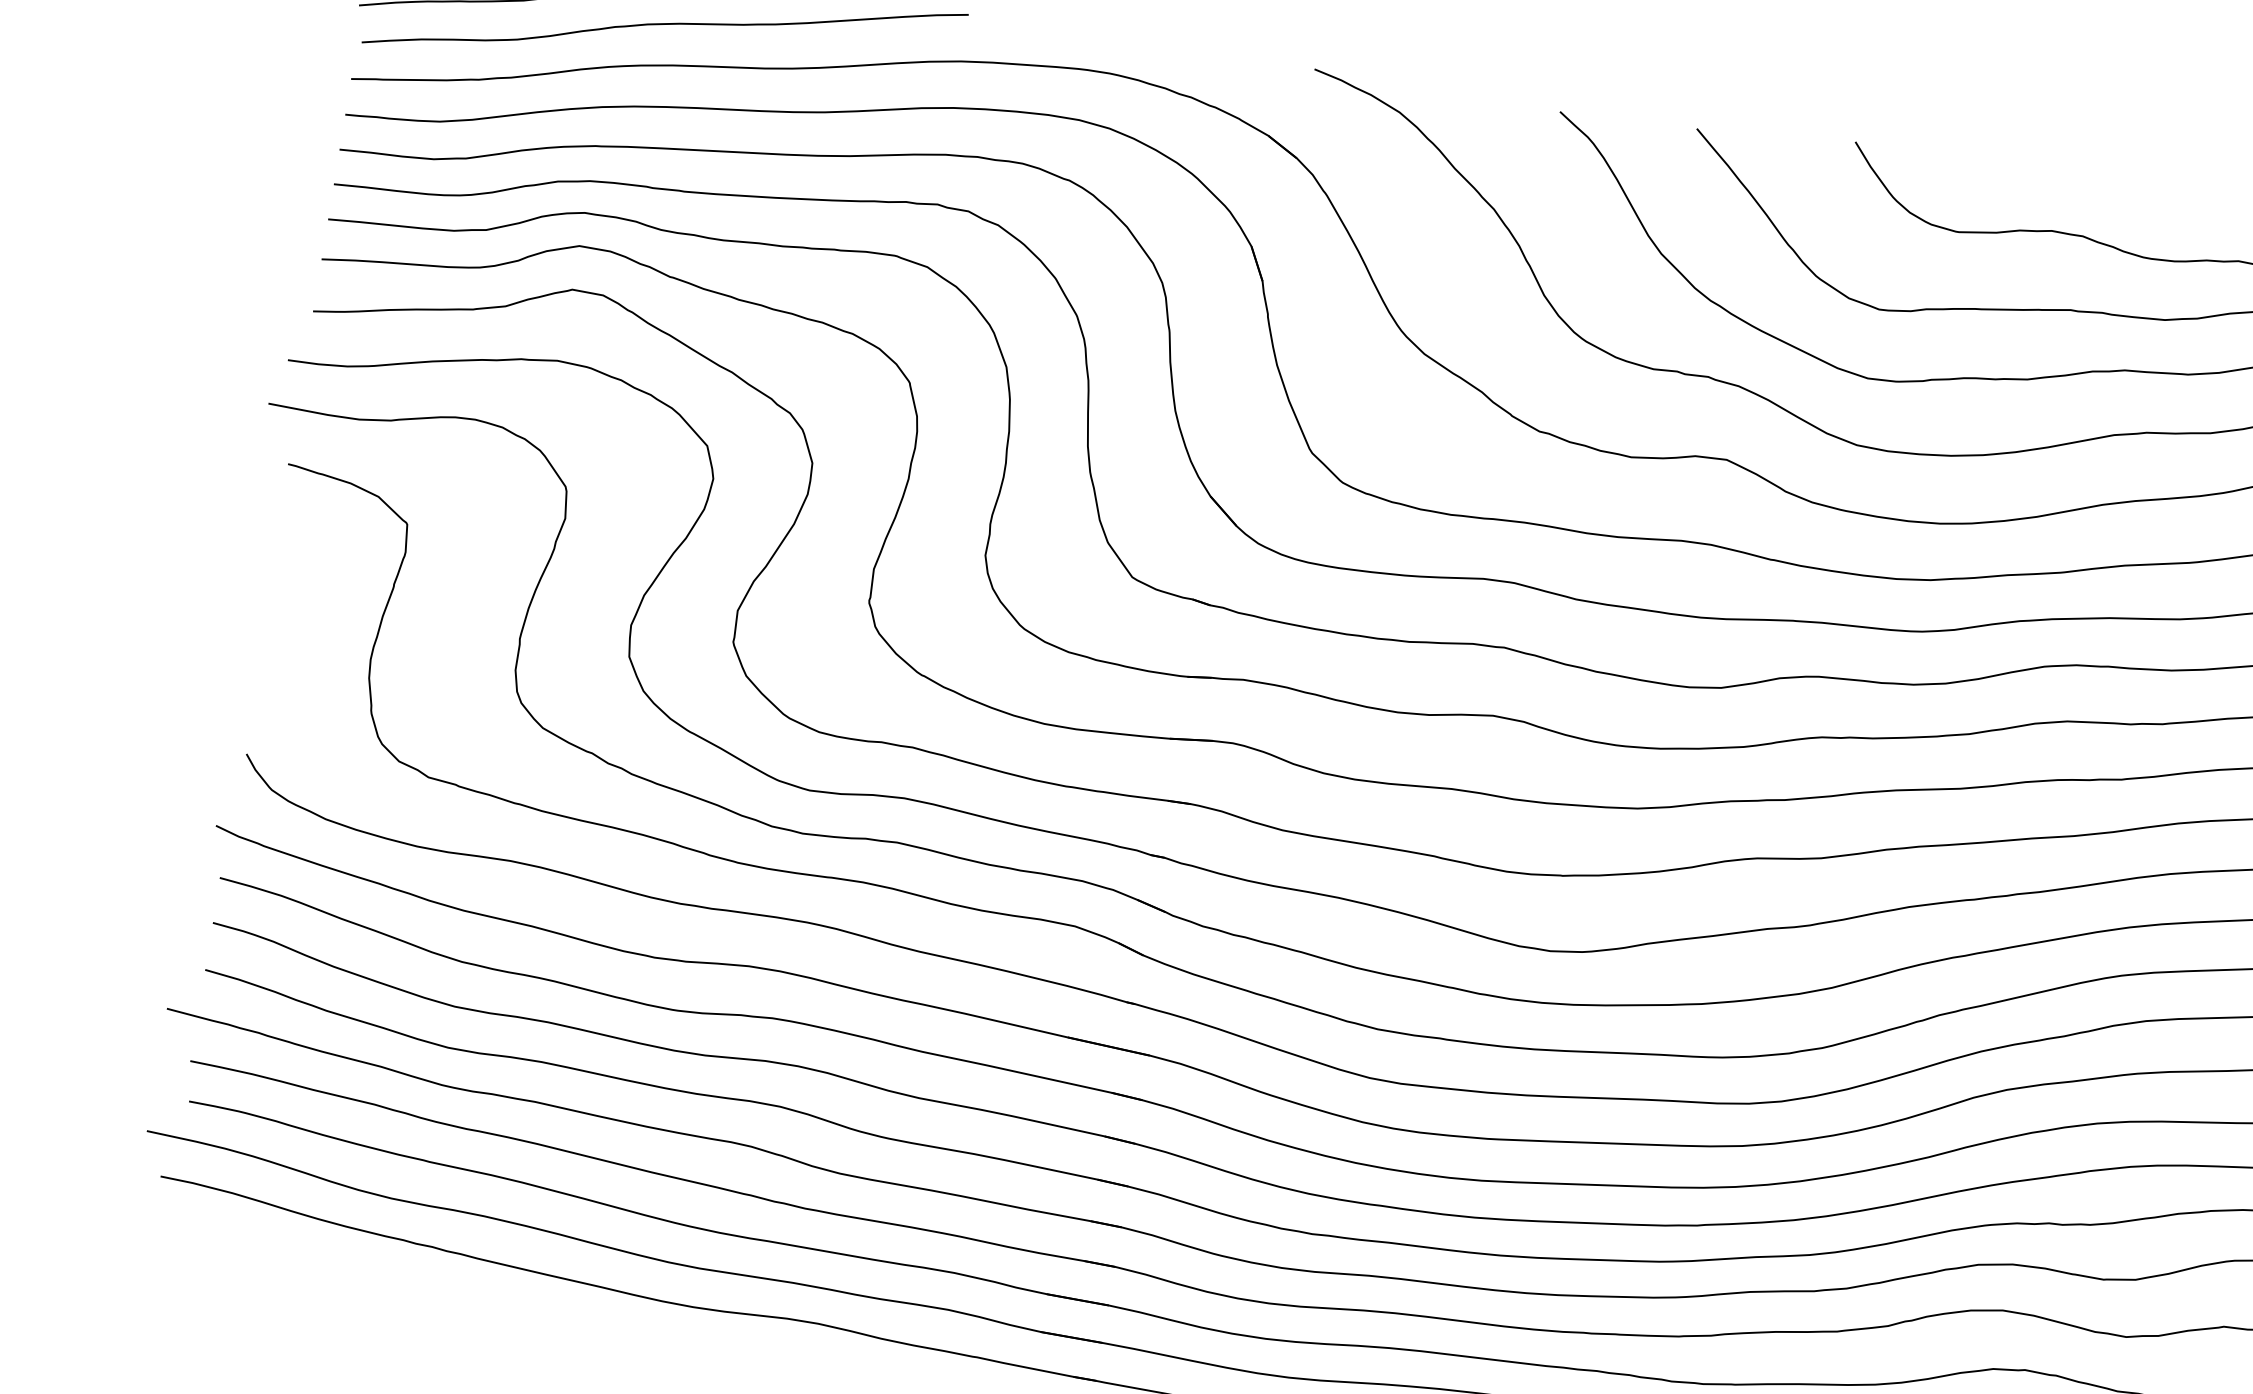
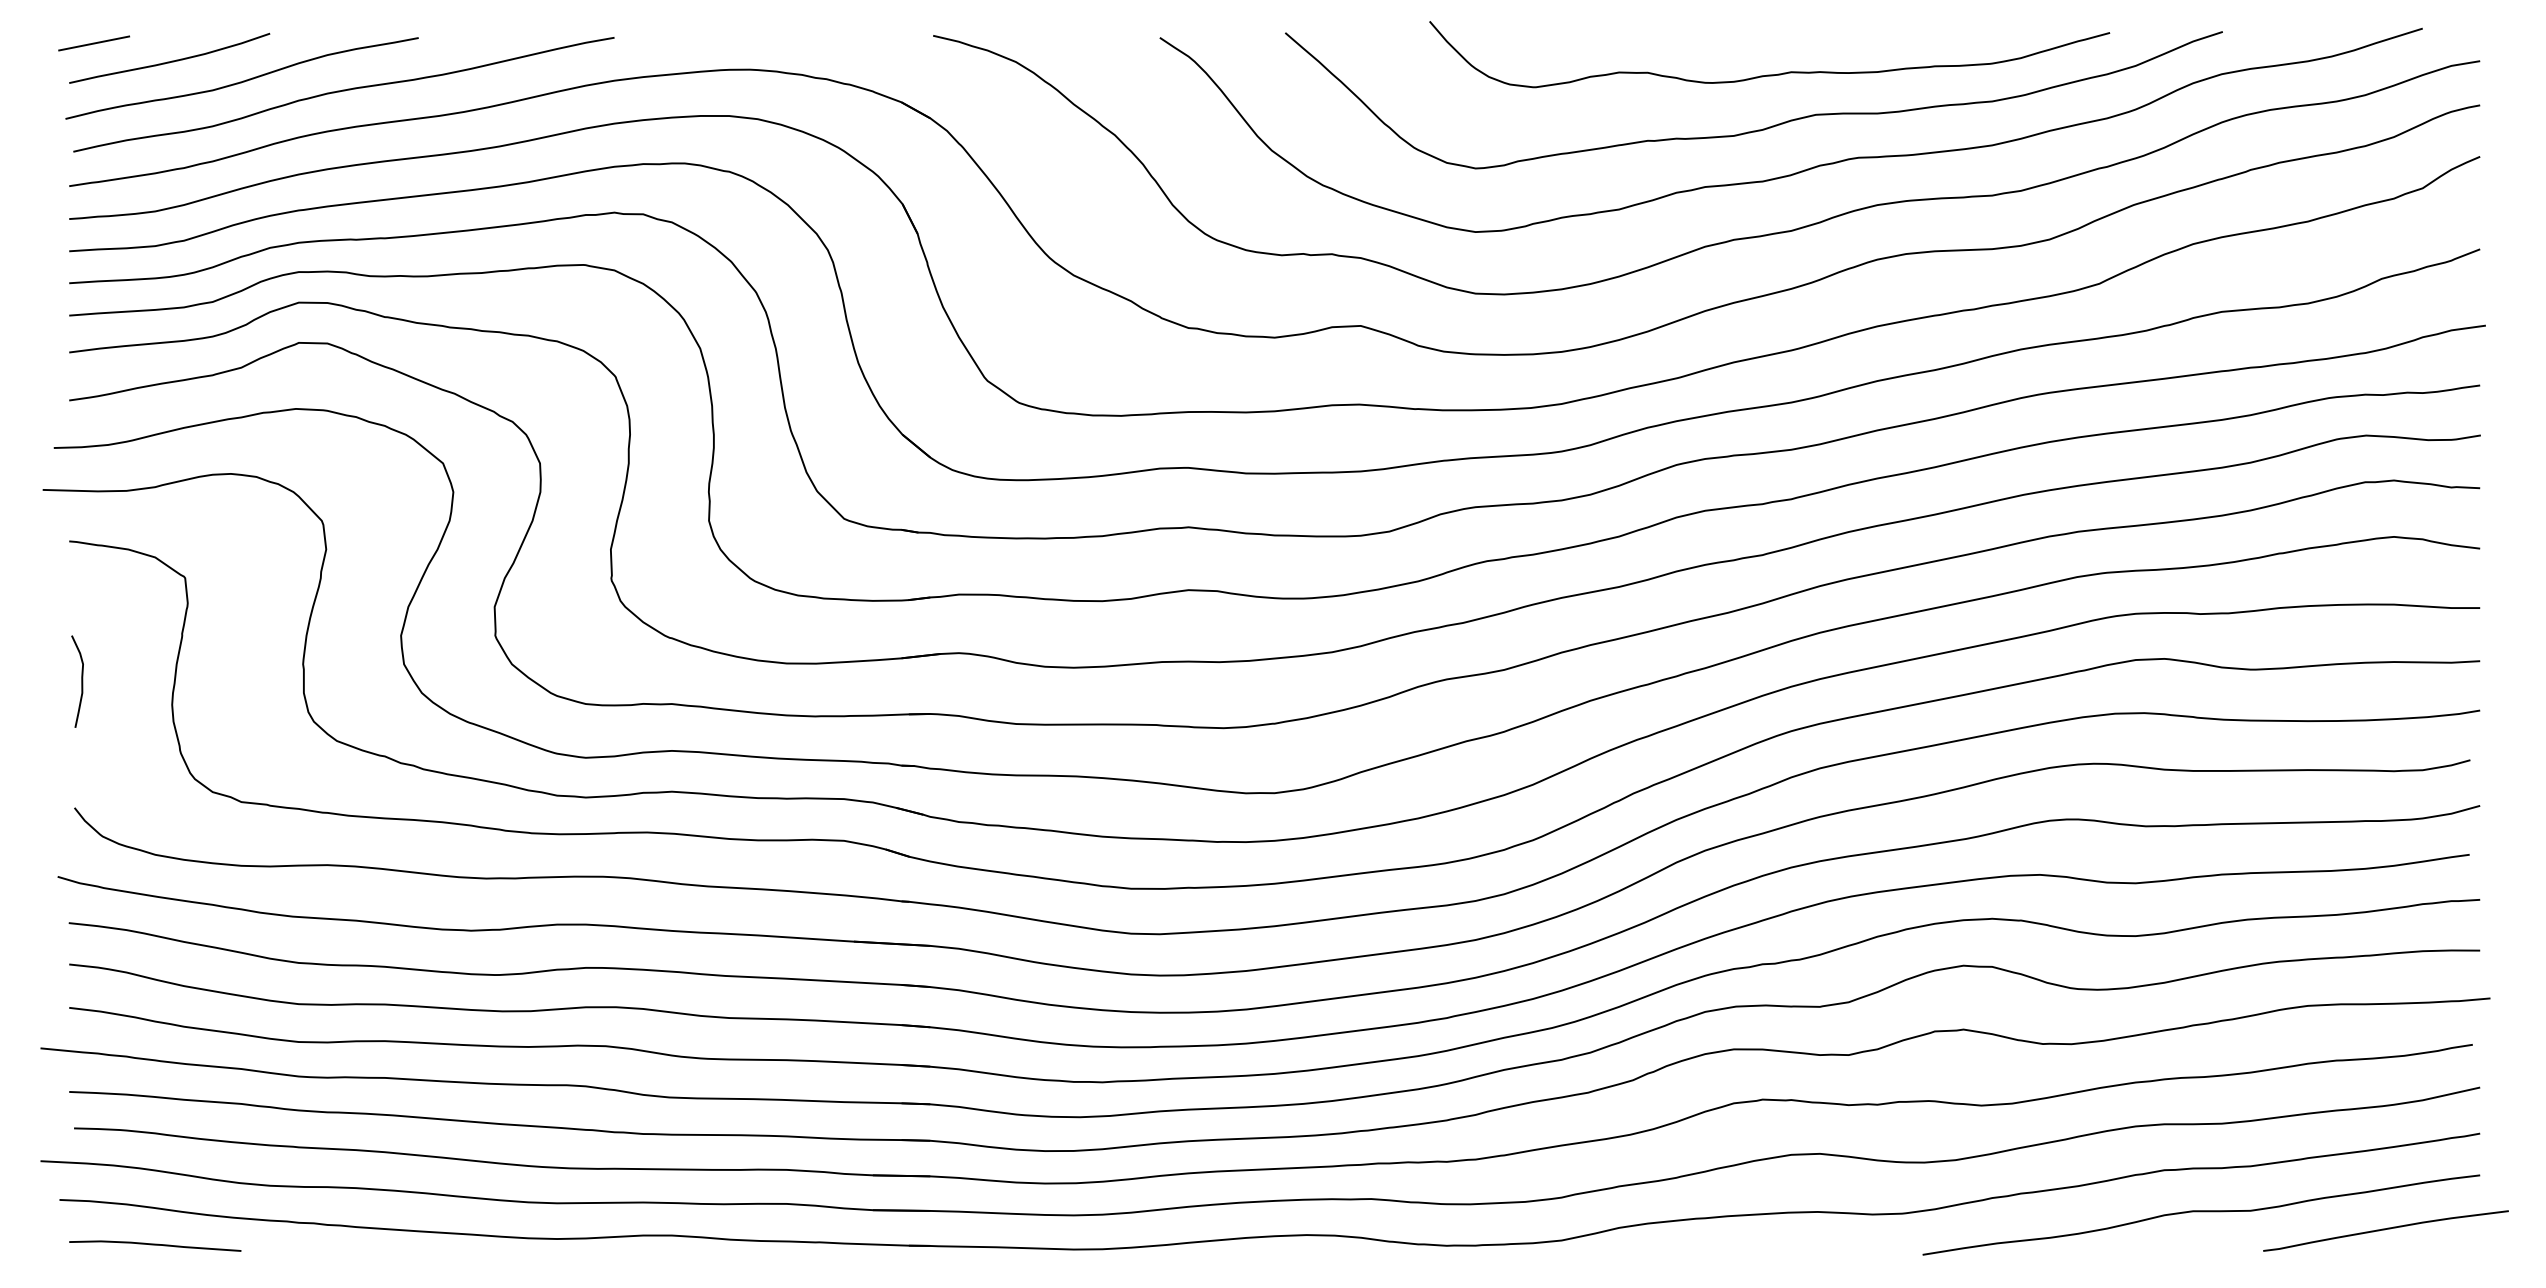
curve: (276, 618) -> (81, 681), added
curve: (256, 1242) -> (155, 1245), added

